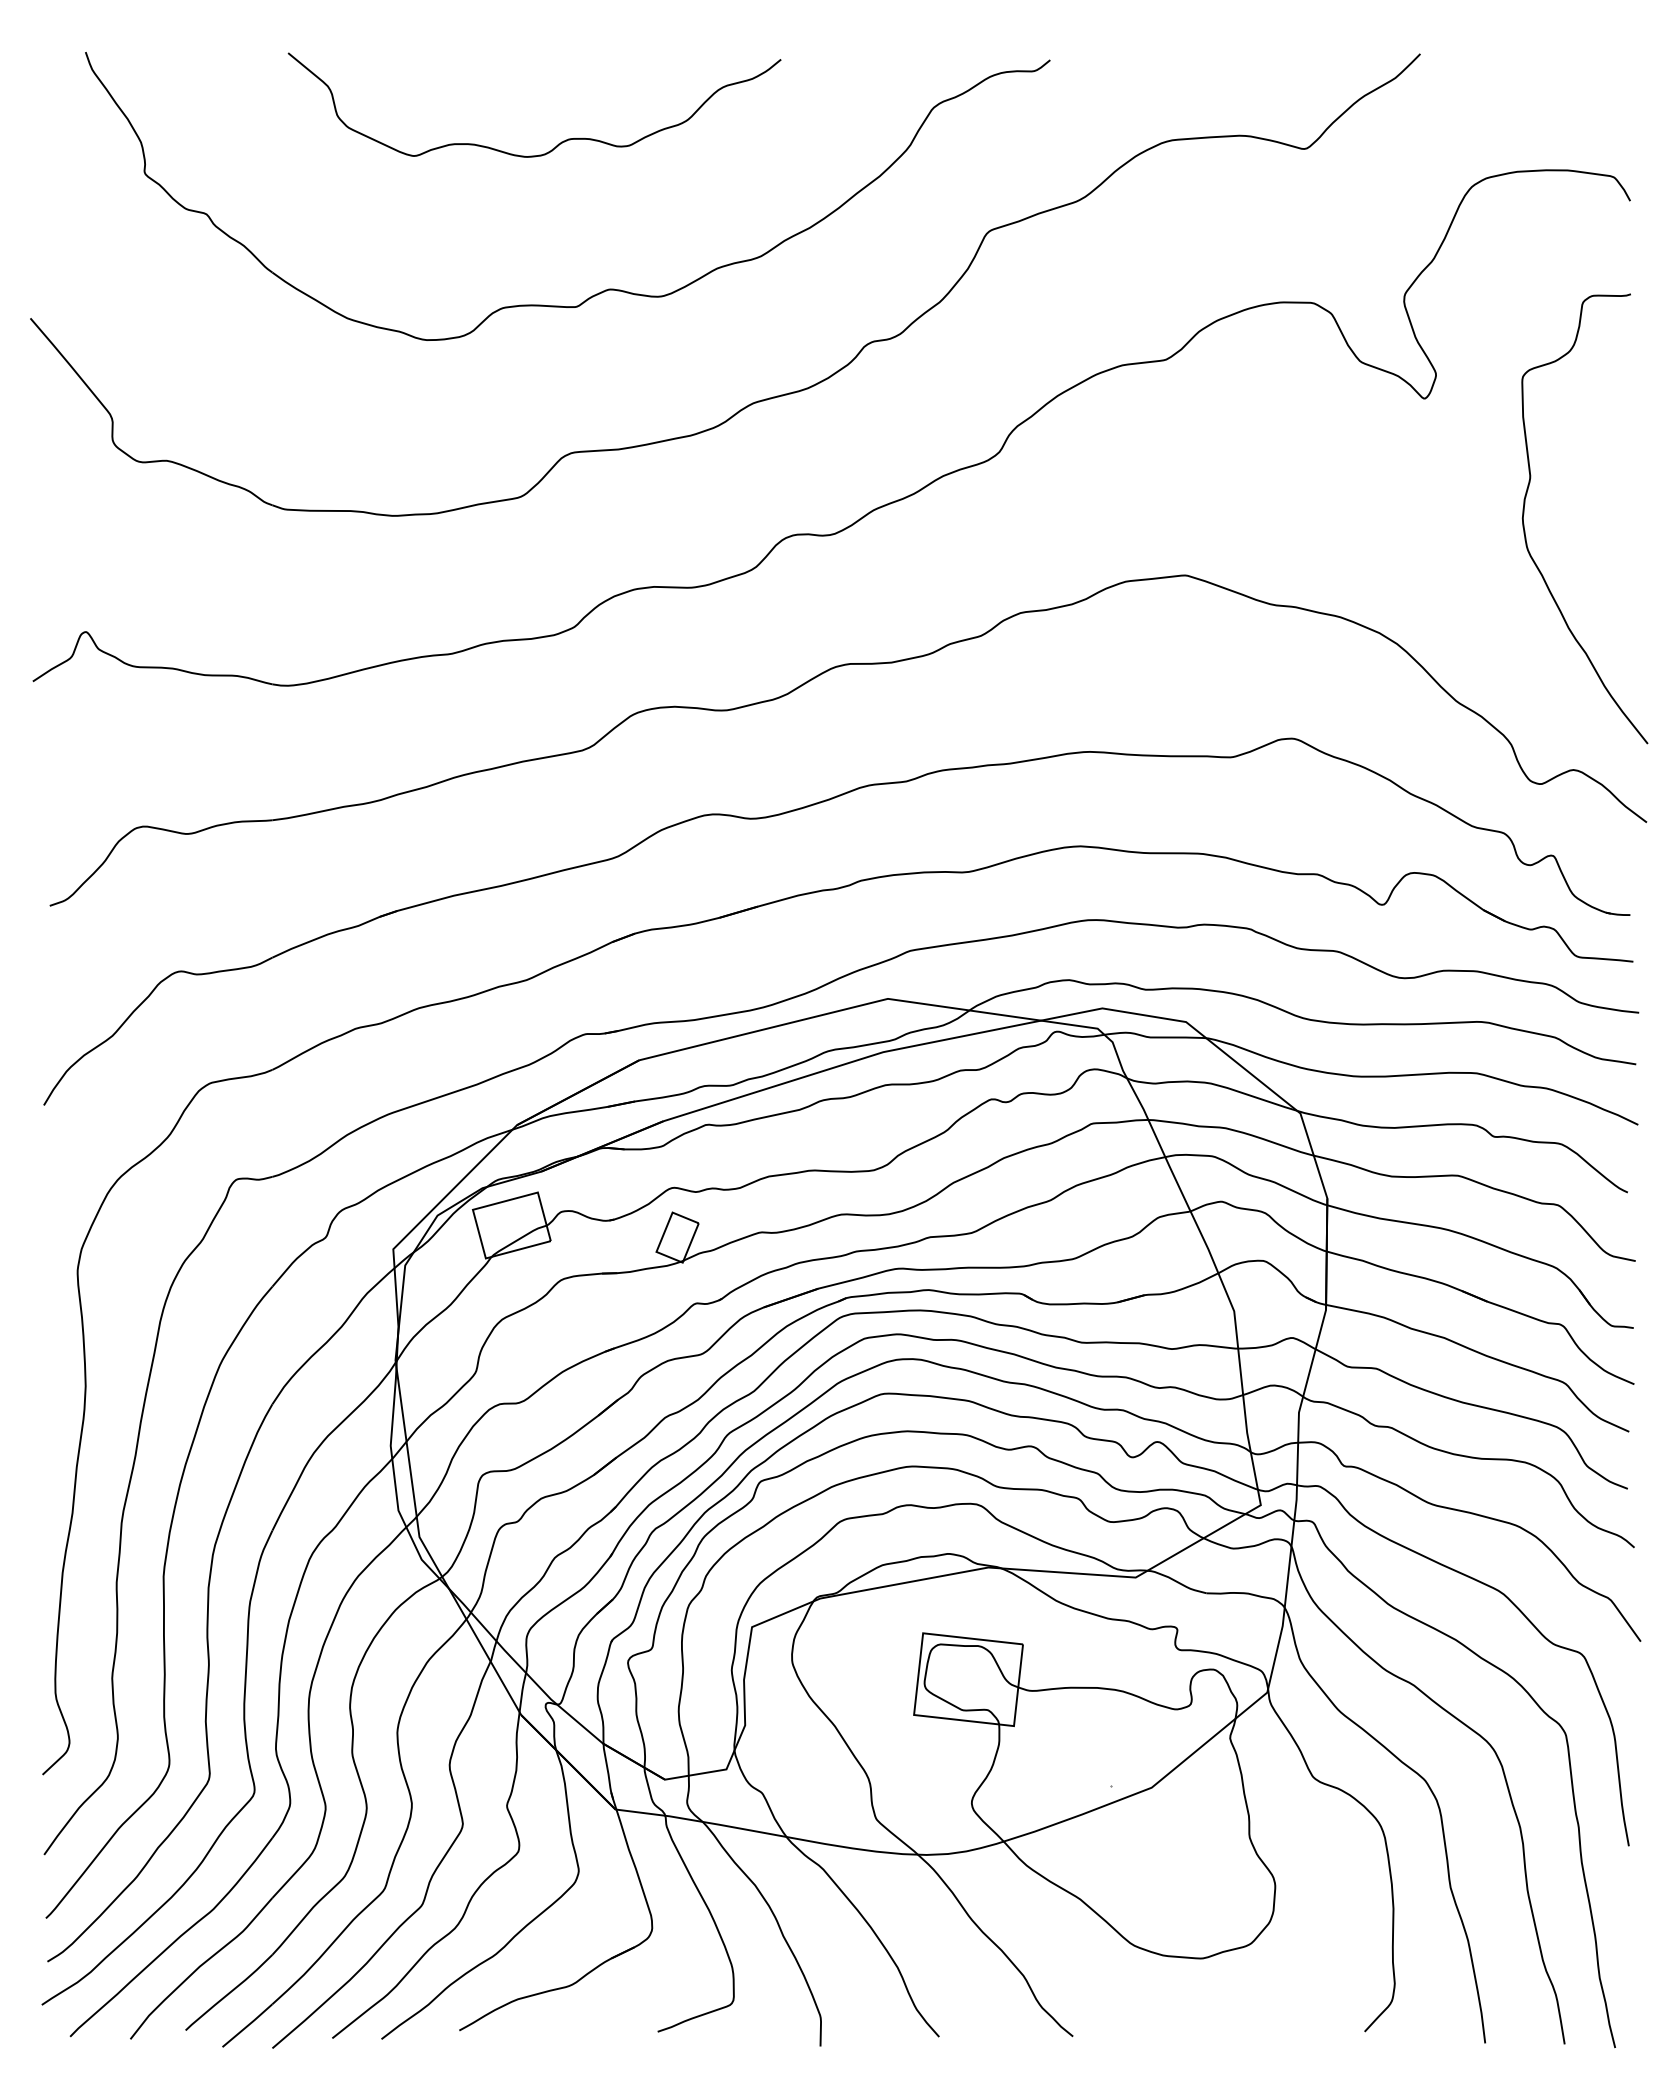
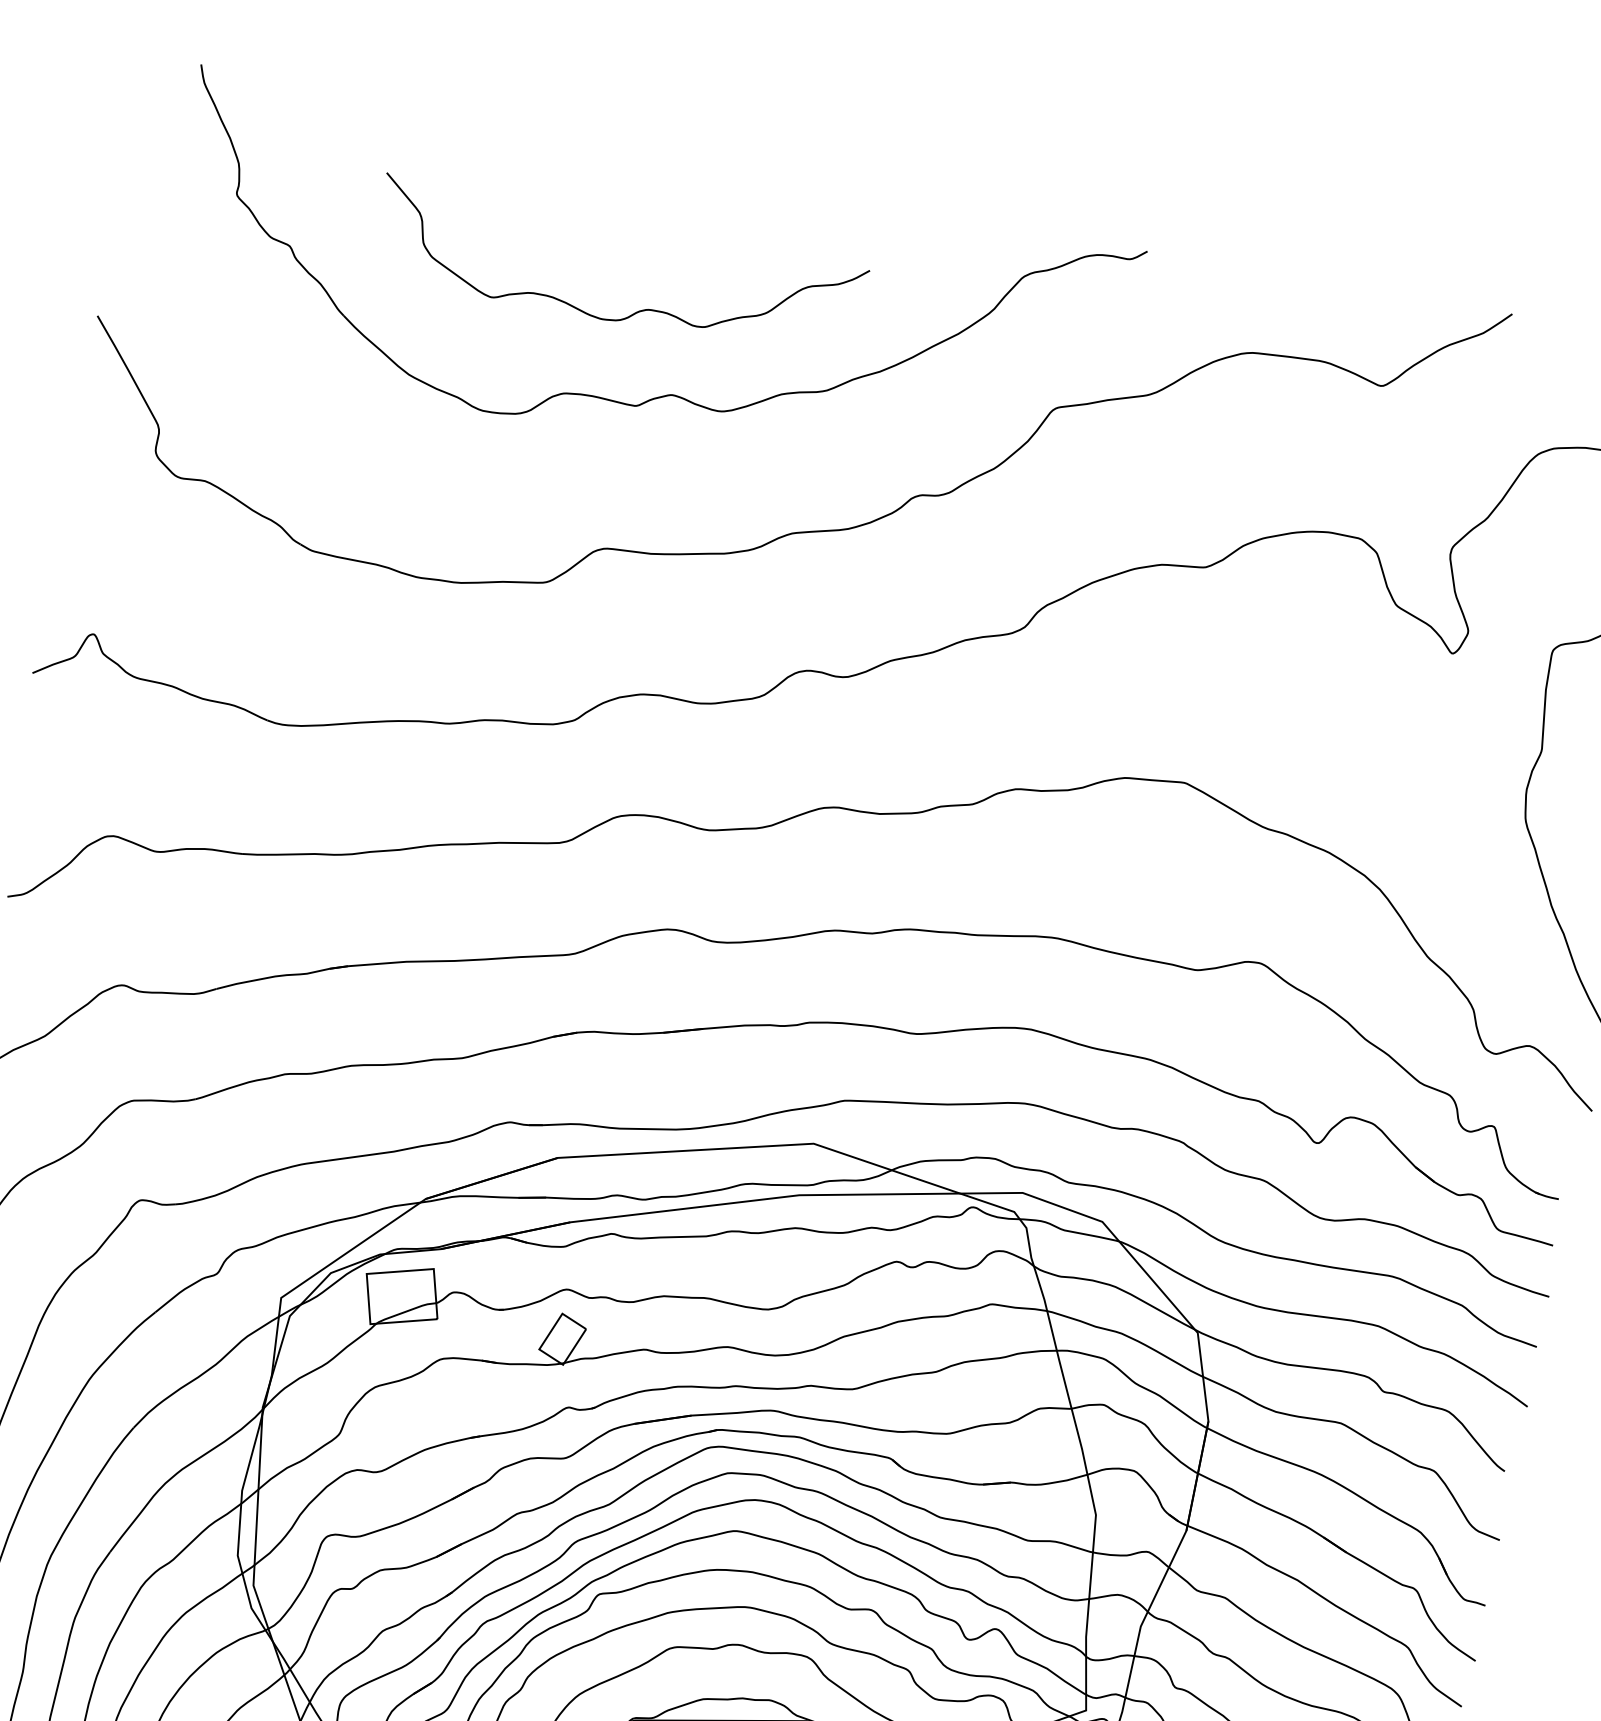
curve: (558, 143) -> (635, 311), moved

